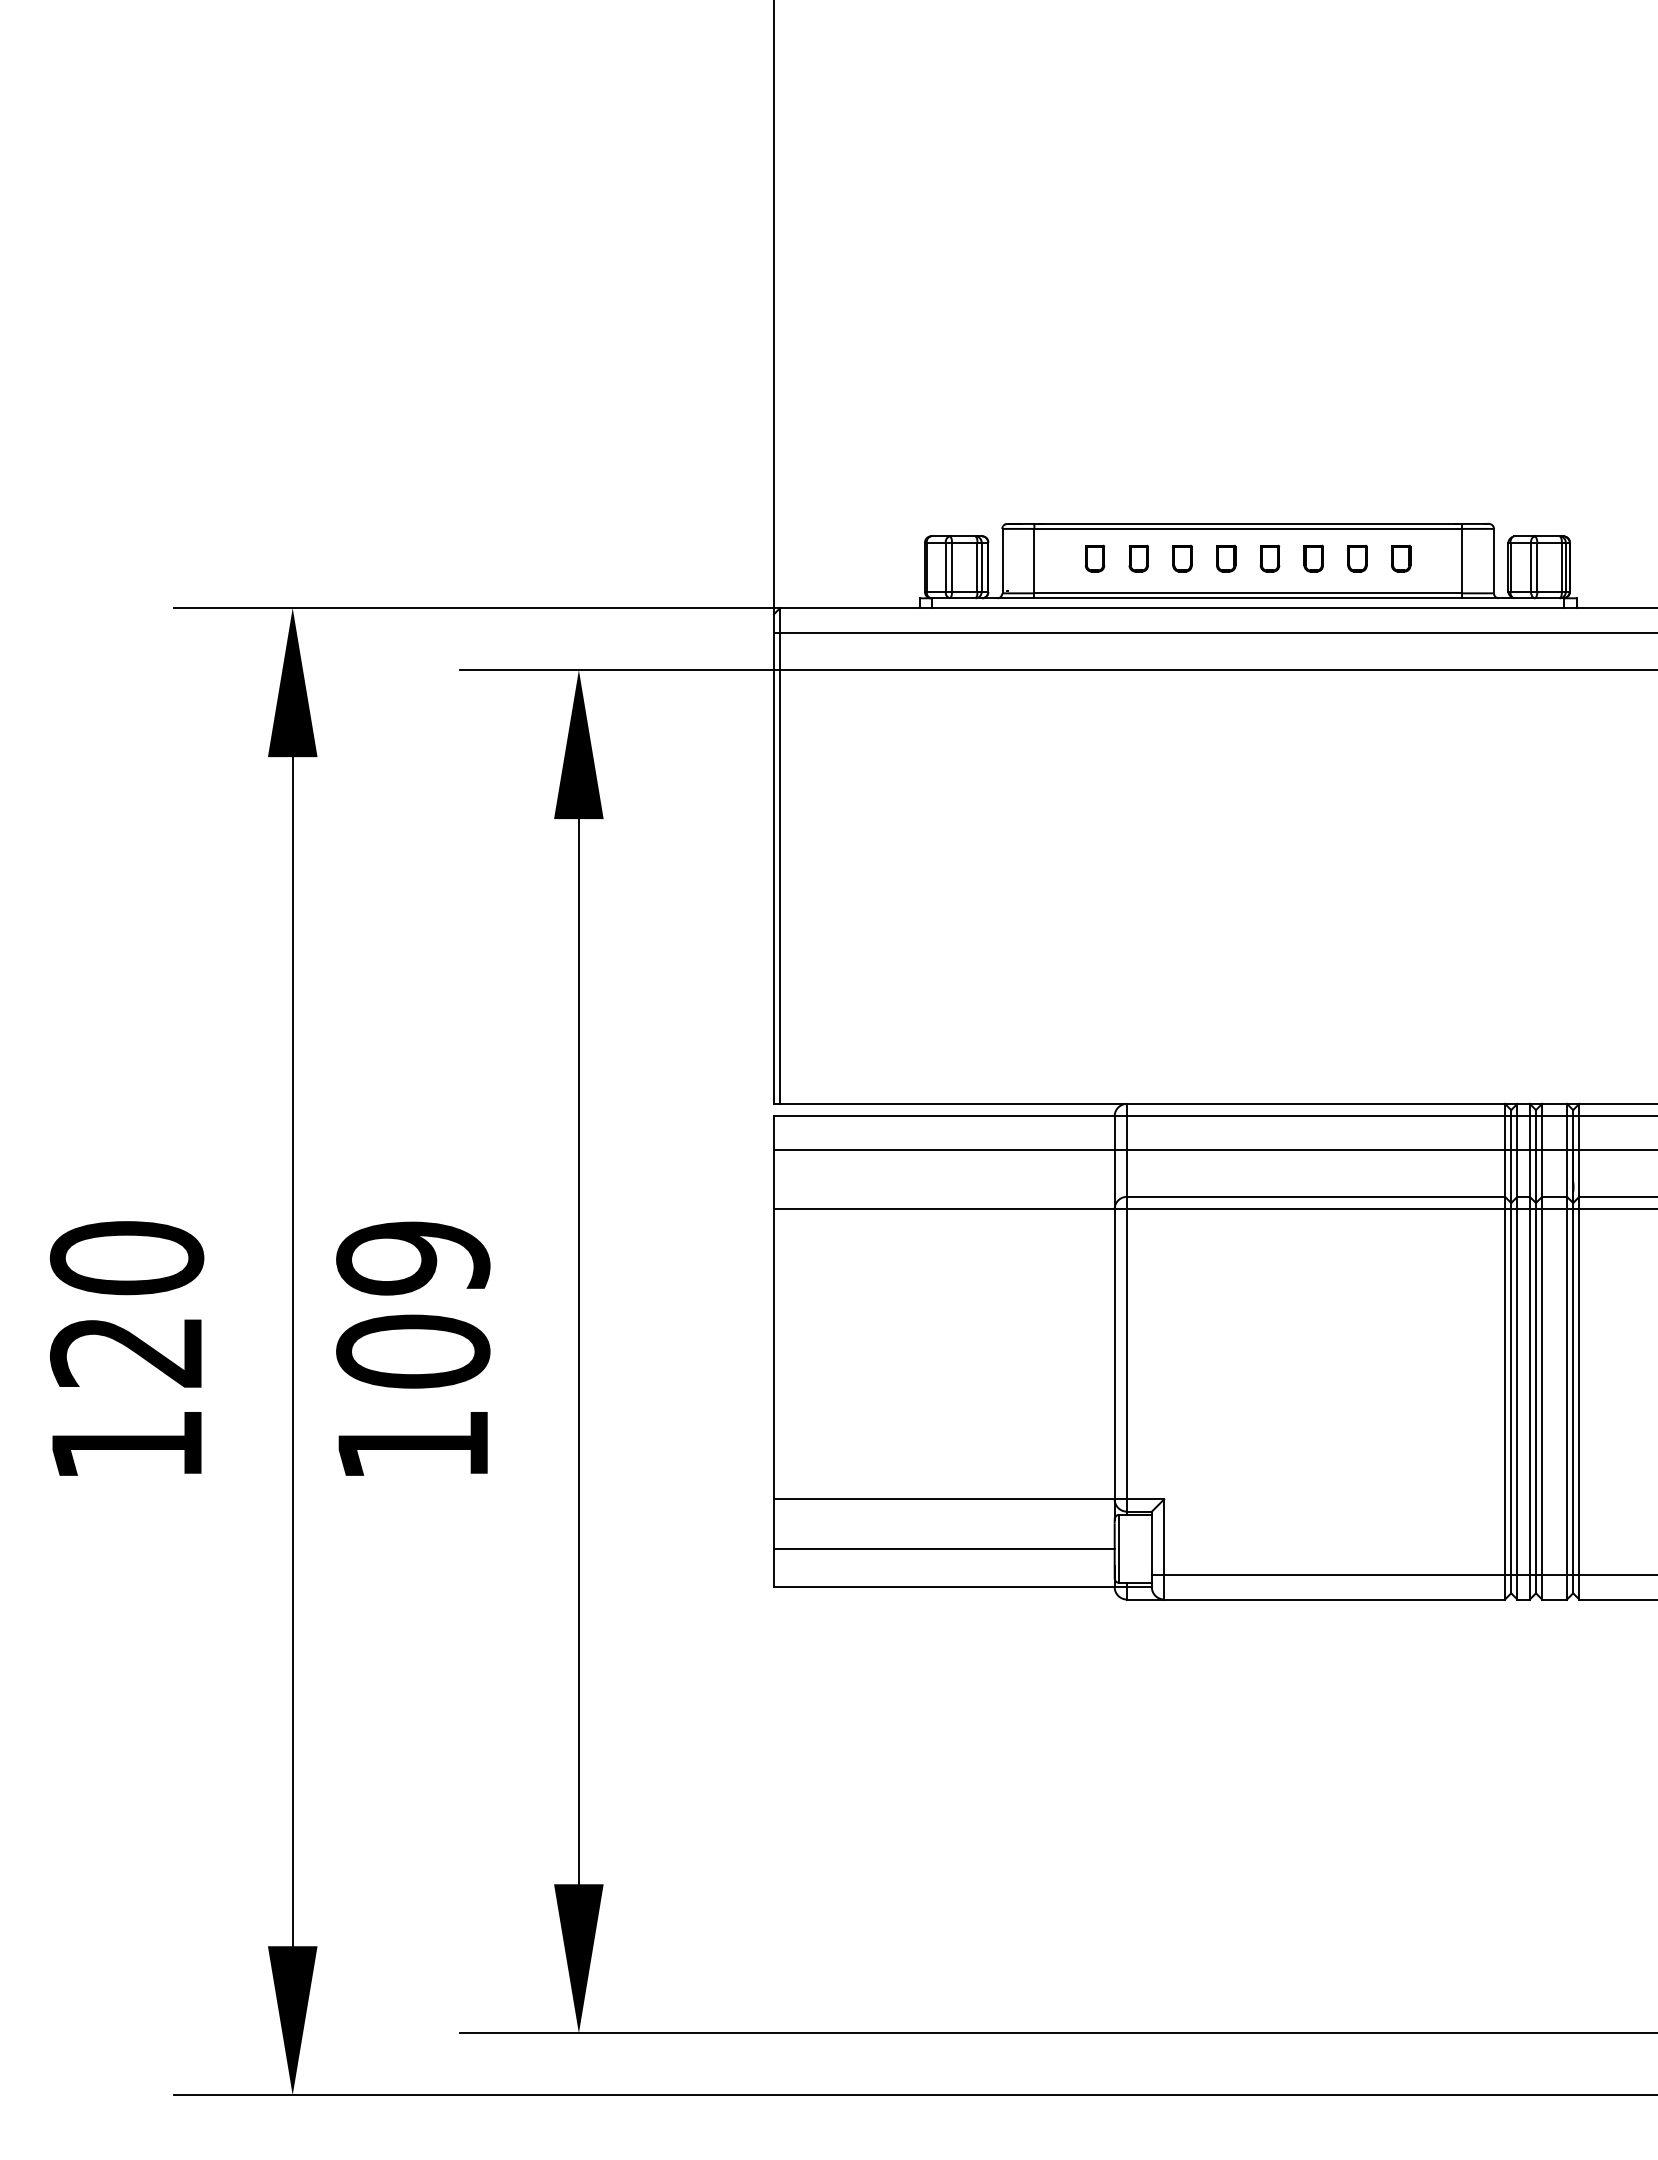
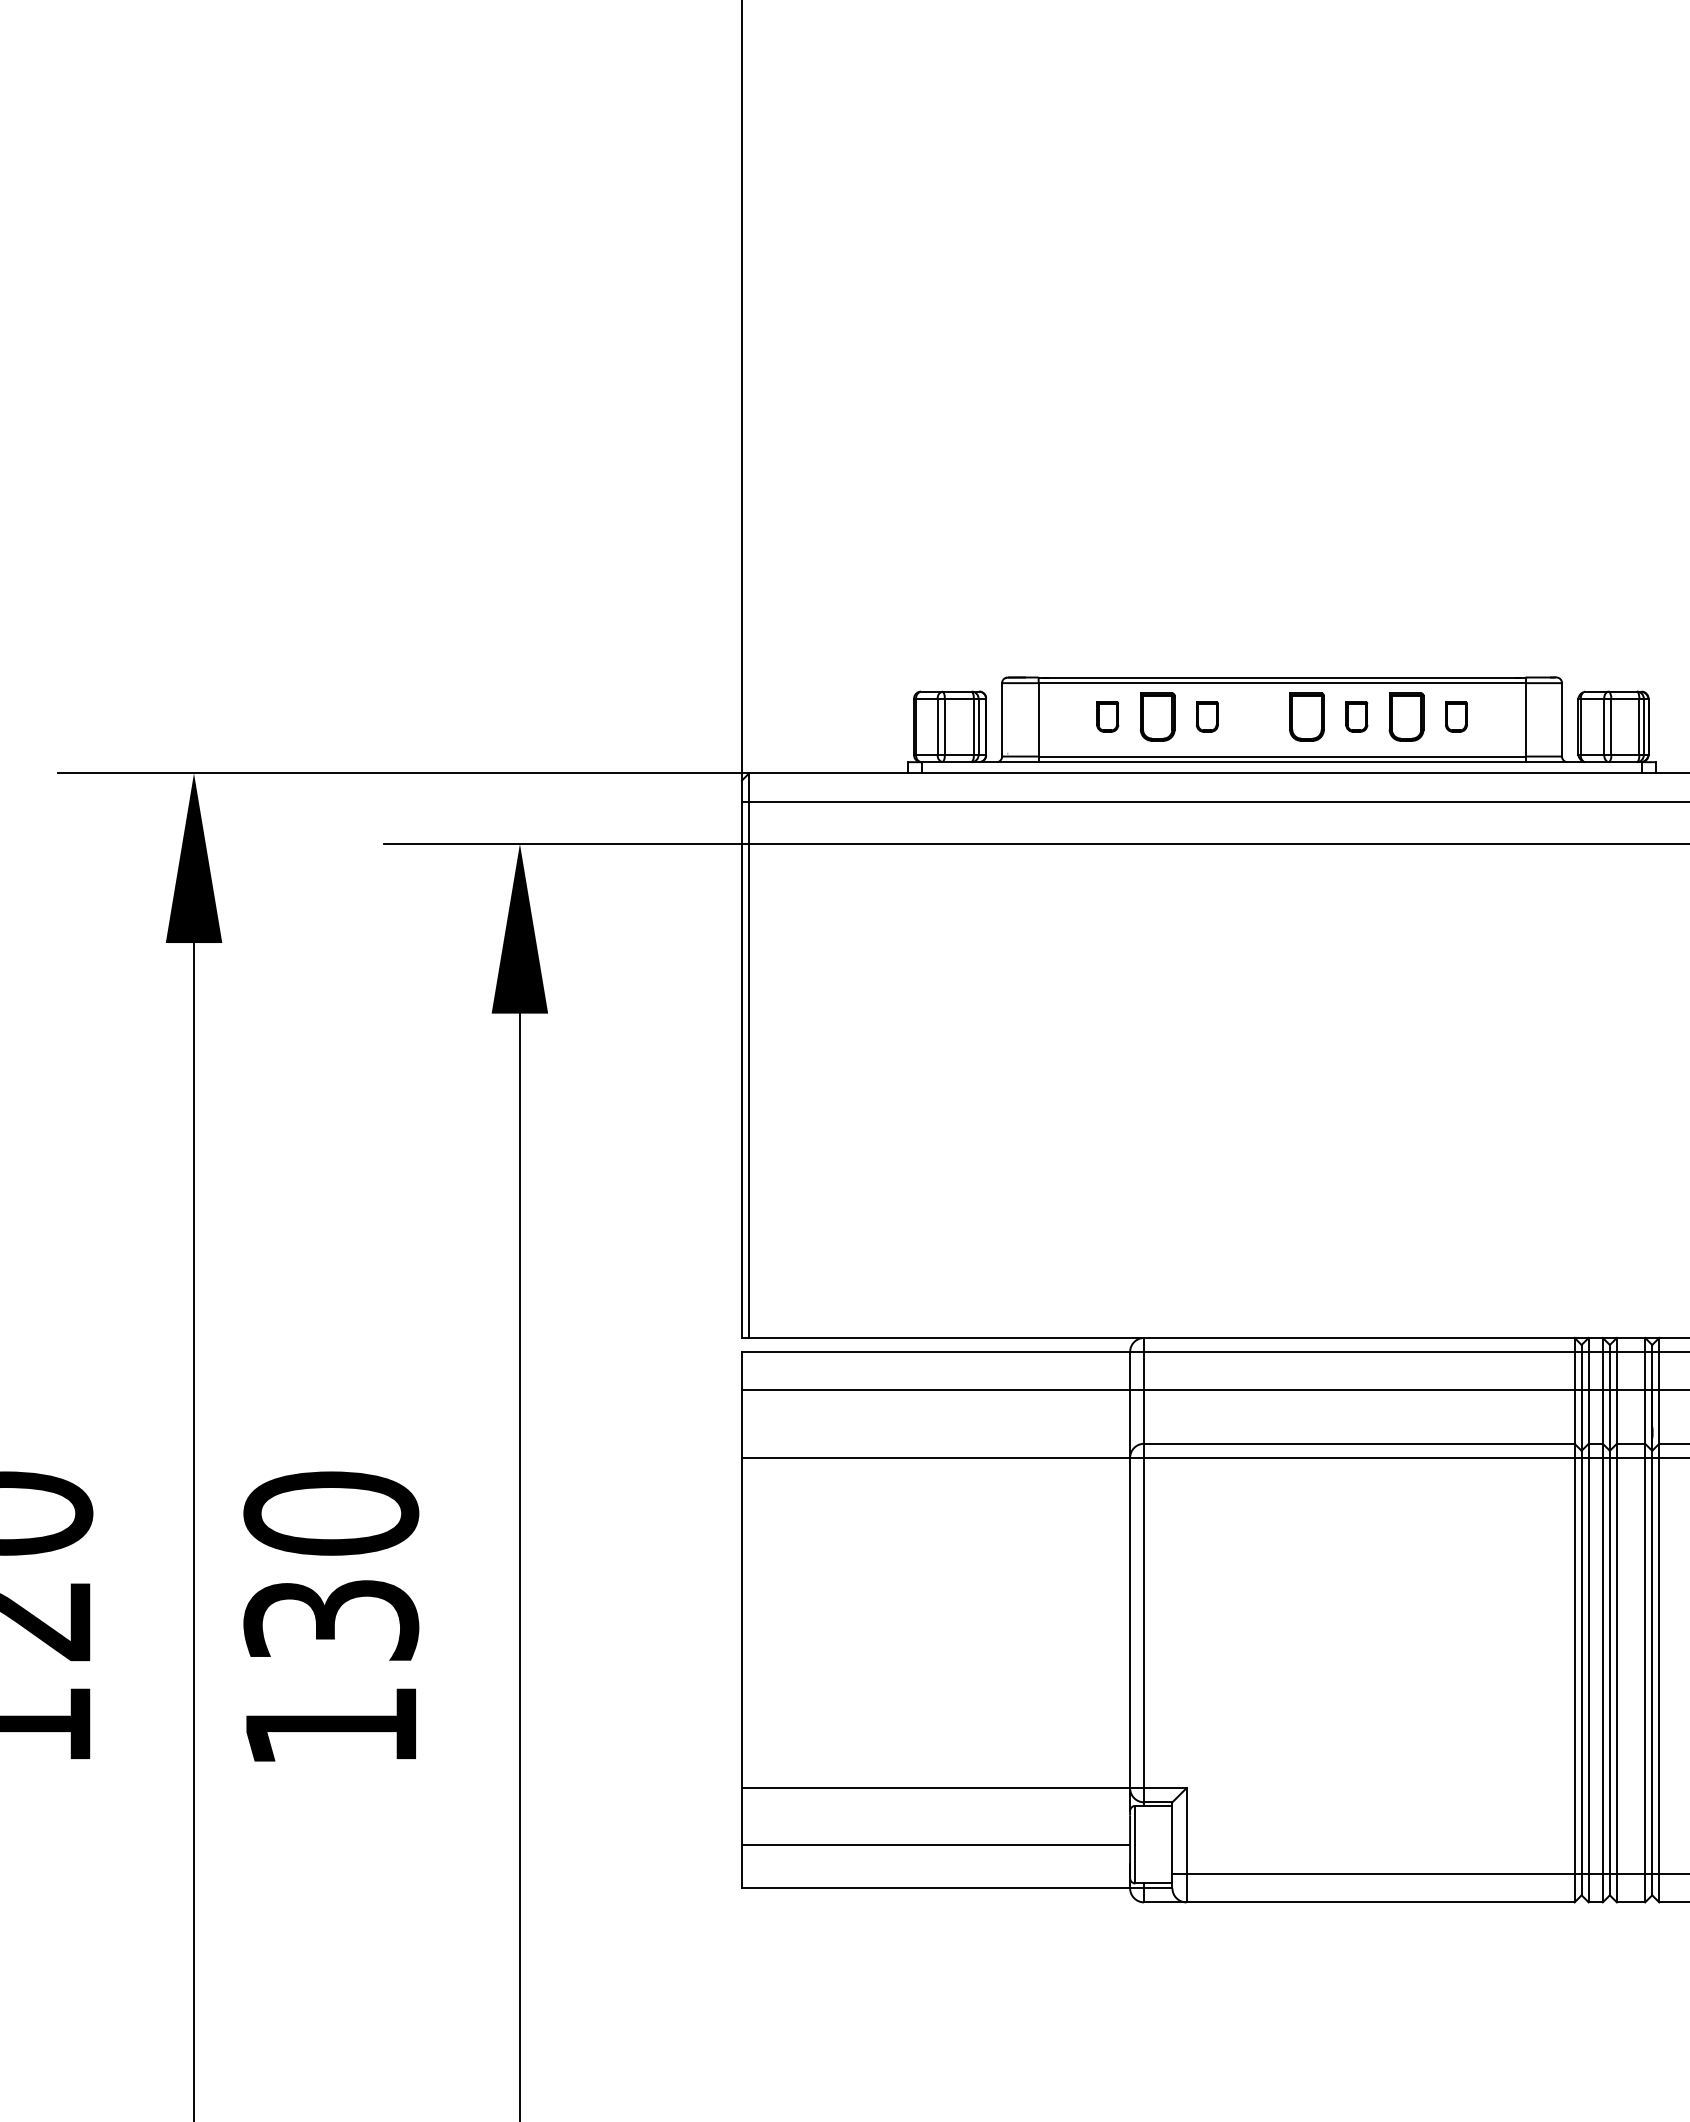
part: (1138, 558) -> (1157, 716), size x1.6
part: (1226, 558) -> (1257, 716), removed
part: (1269, 558) -> (1306, 716), size x1.6
part: (1357, 558) -> (1406, 716), size x1.6
text: (413, 1304) -> (331, 1566), 109 -> 130

